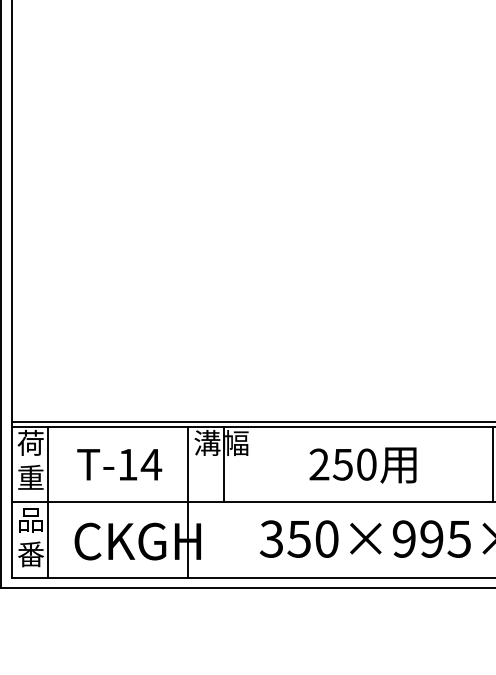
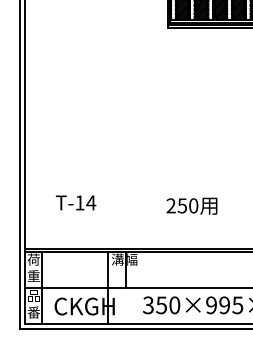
text: (120, 463) -> (76, 202), moved
text: (362, 463) -> (191, 205), moved

